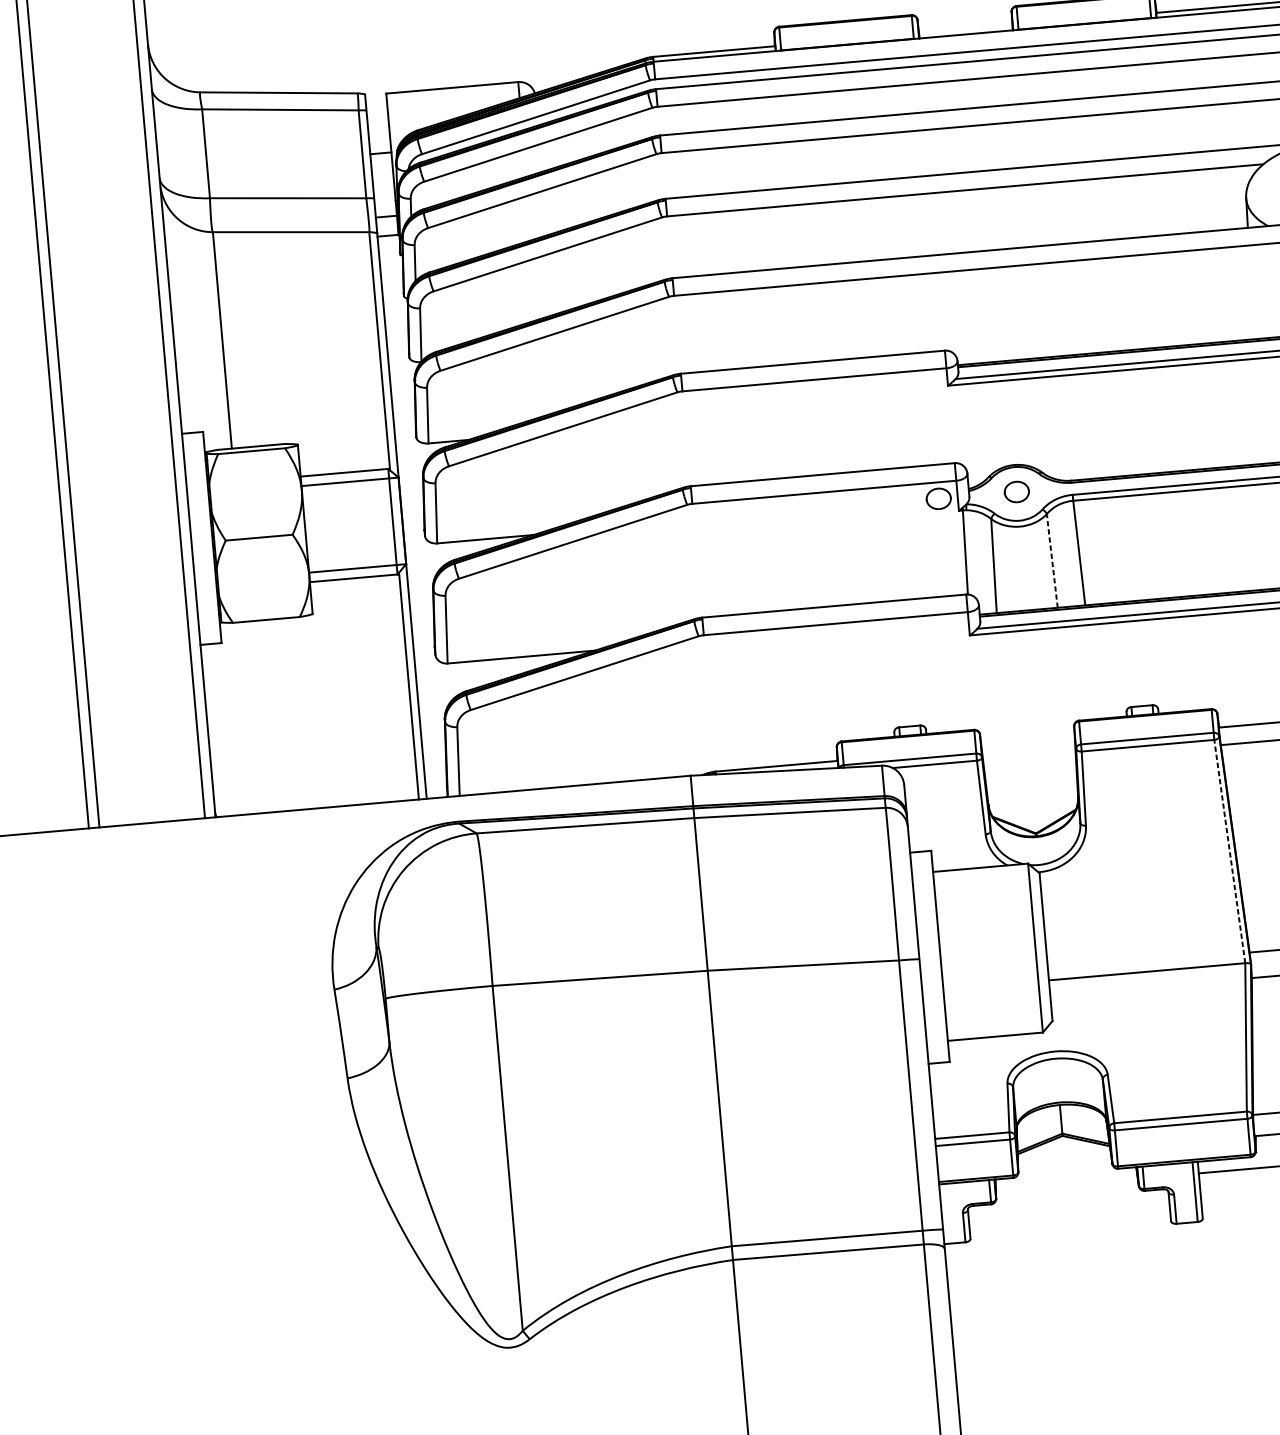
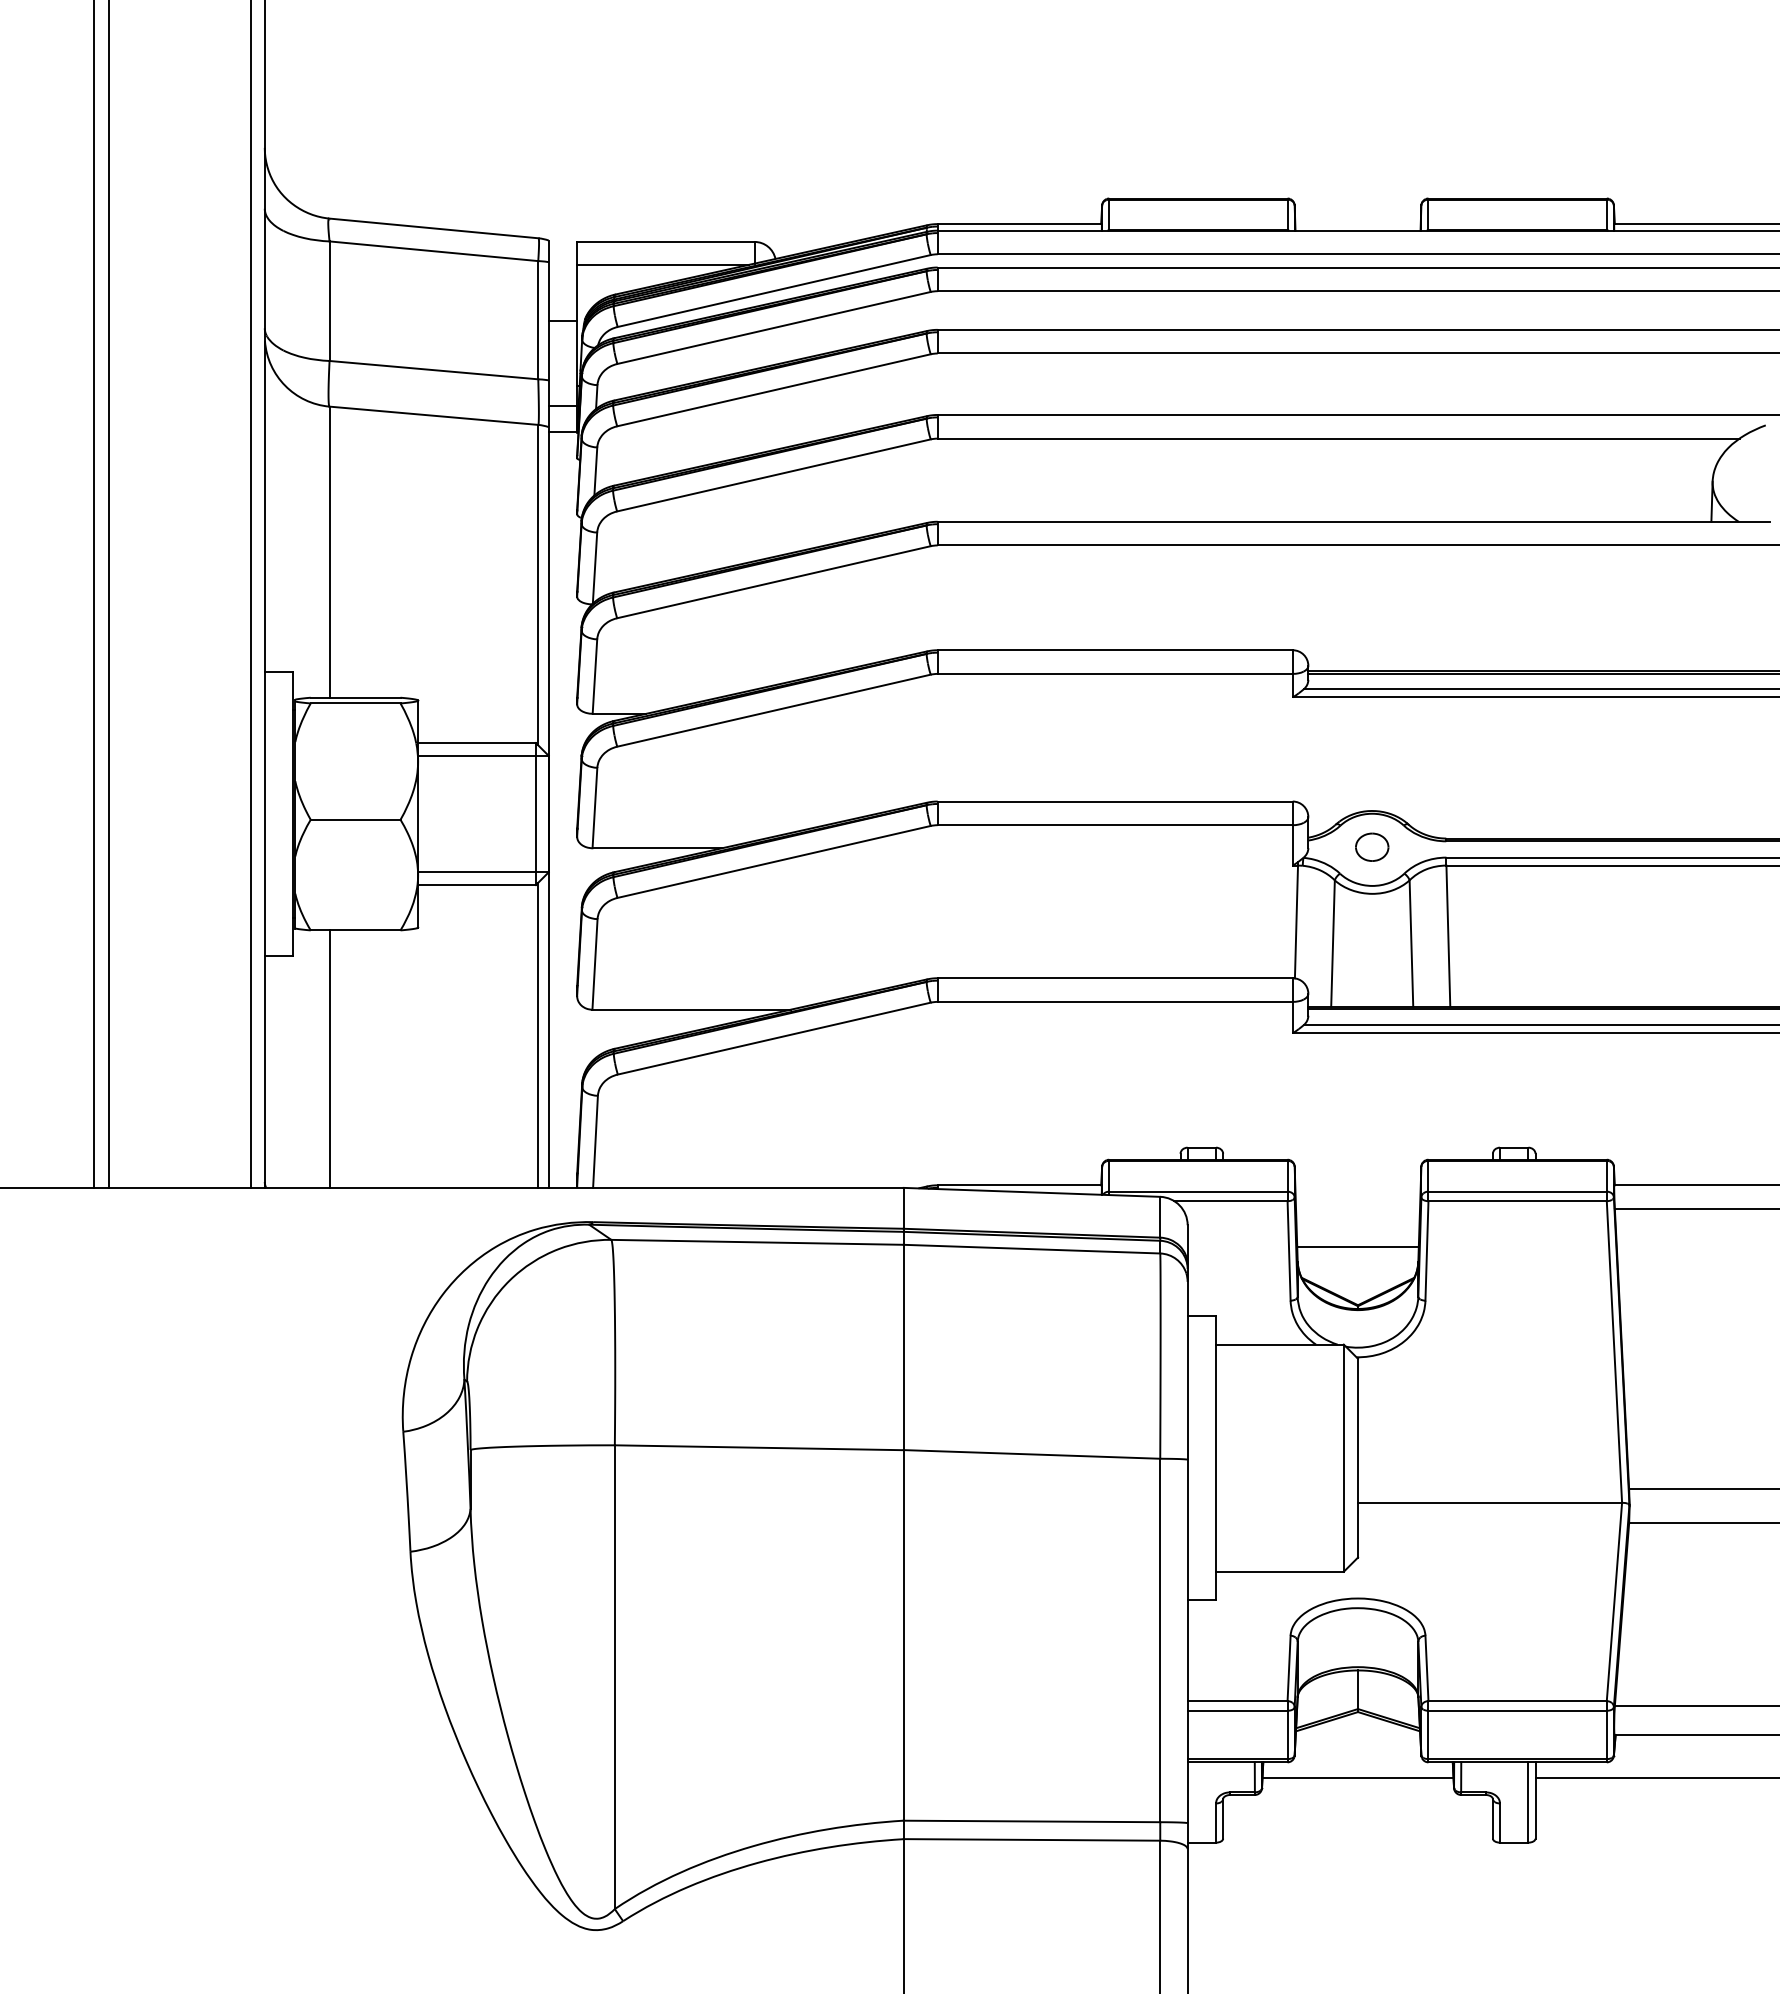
line: (451, 104) -> (662, 264), added
part: (938, 498) -> (1267, 846), removed
line: (1052, 560) -> (1411, 942), dashed -> solid
line: (255, 716) -> (329, 1058), added
line: (1031, 789) -> (1357, 1246), added
line: (1229, 851) -> (1614, 1351), dashed -> solid
line: (1066, 1184) -> (1357, 1777), added

